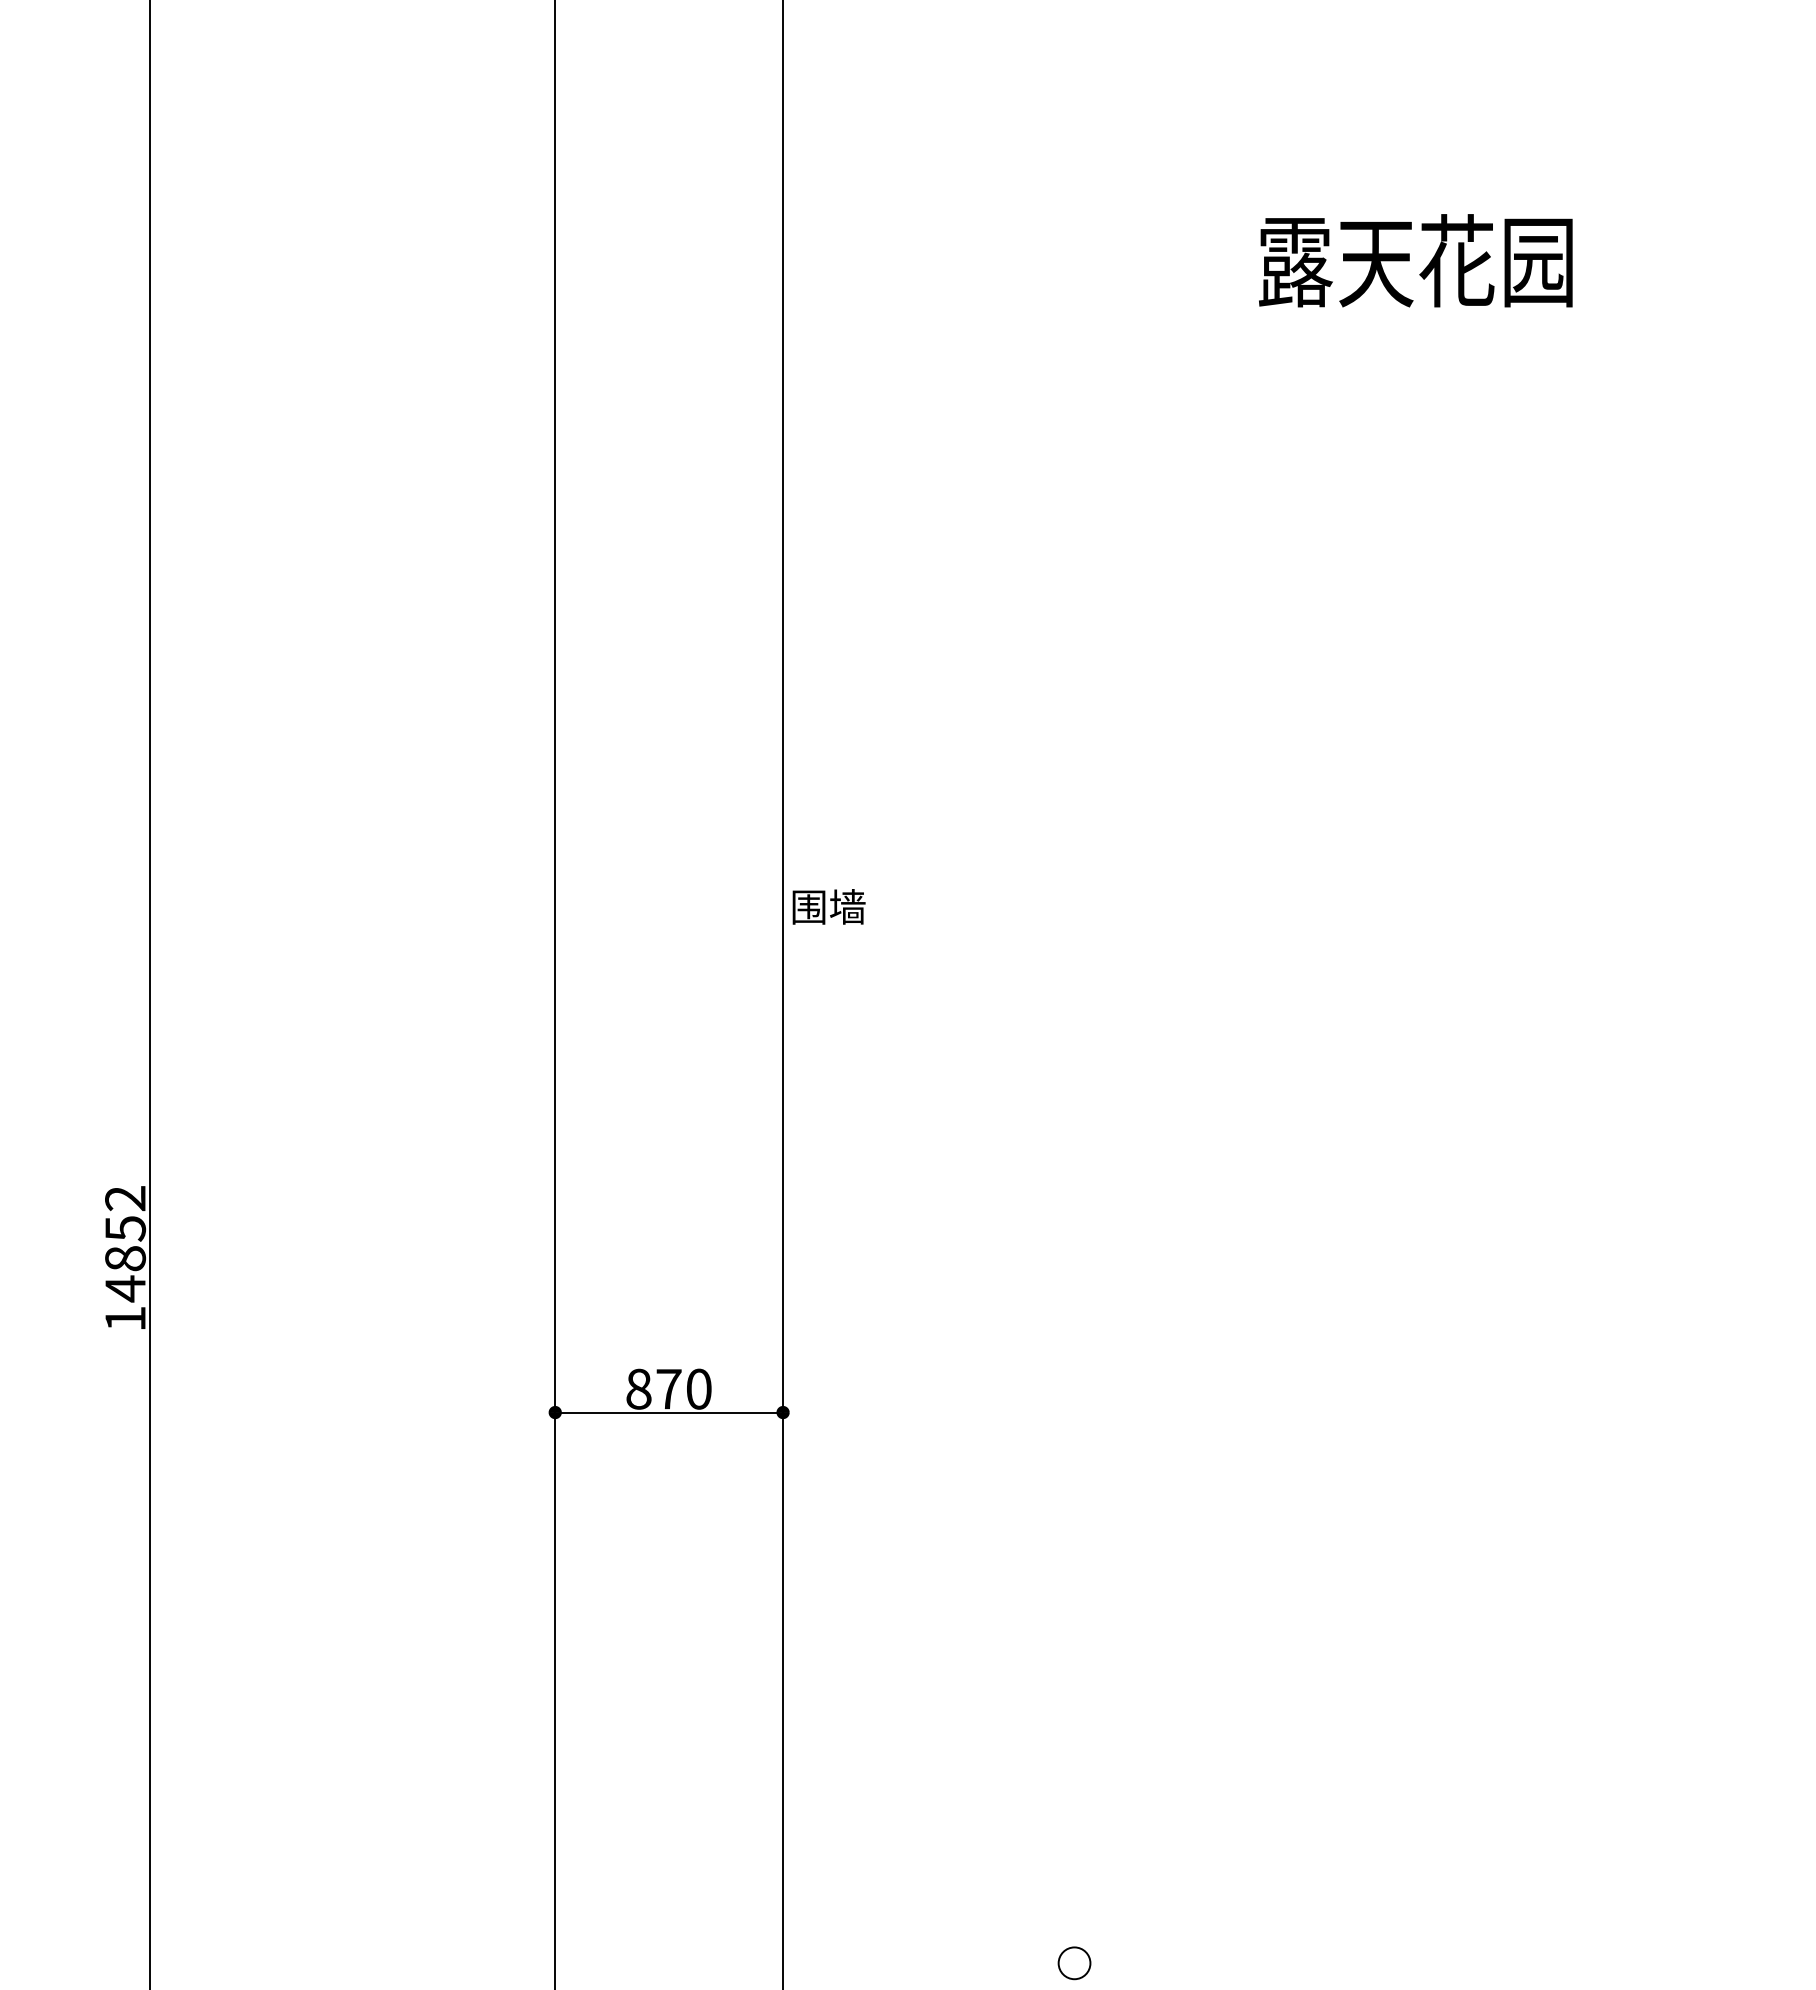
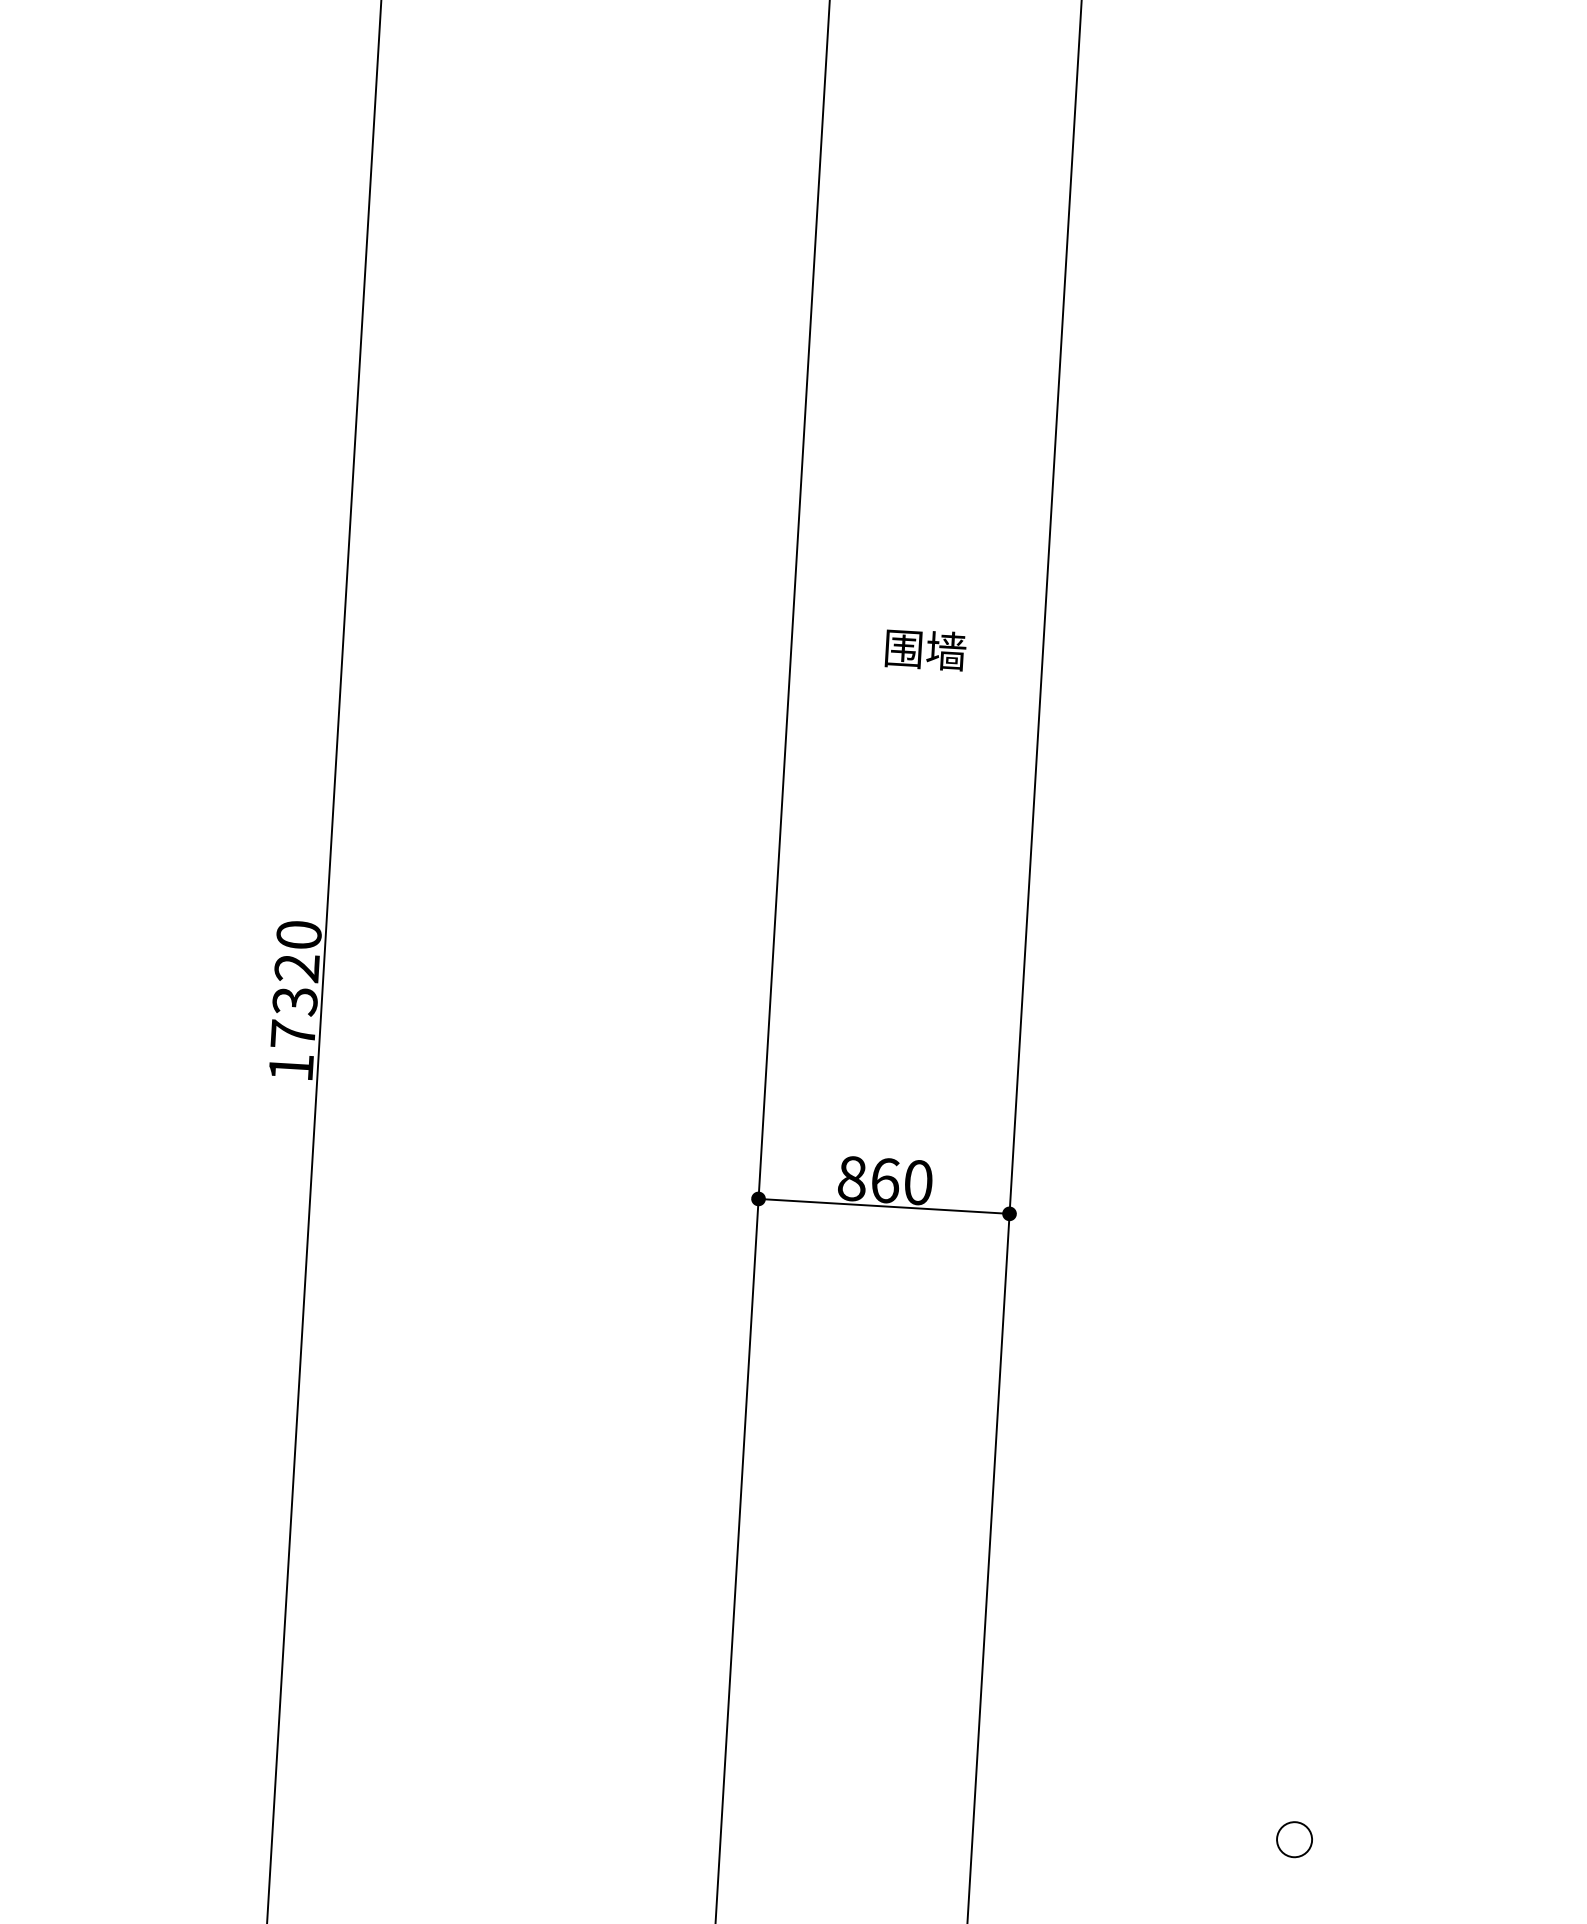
text: (828, 906) -> (925, 649), moved
text: (125, 1244) -> (296, 985), 14852 -> 17320
text: (668, 1388) -> (884, 1179), 870 -> 860

